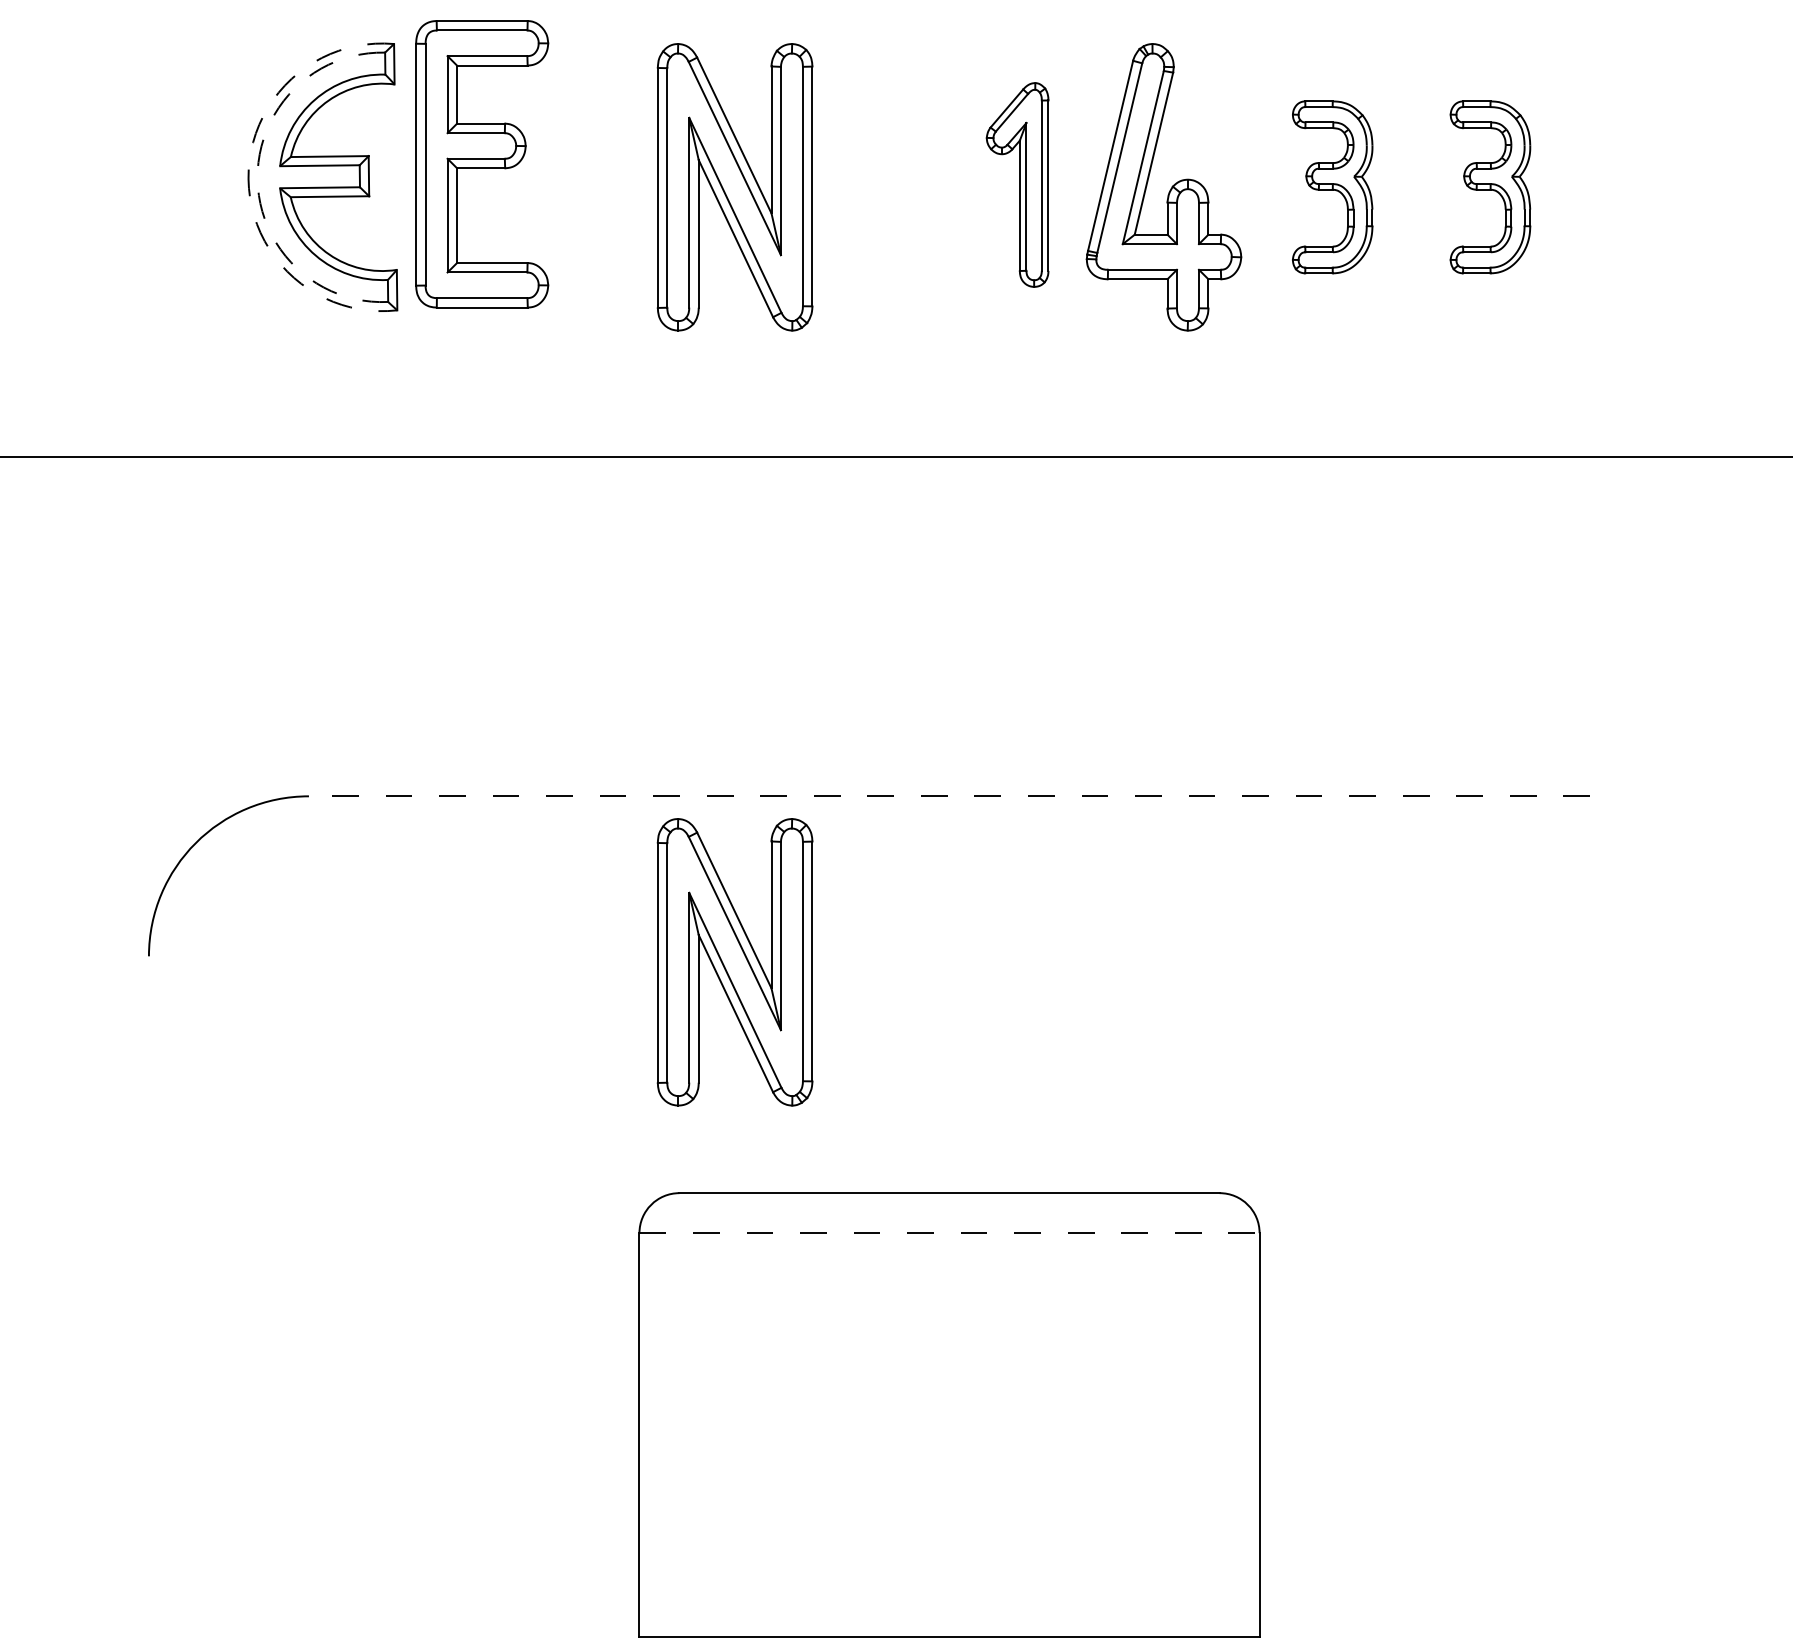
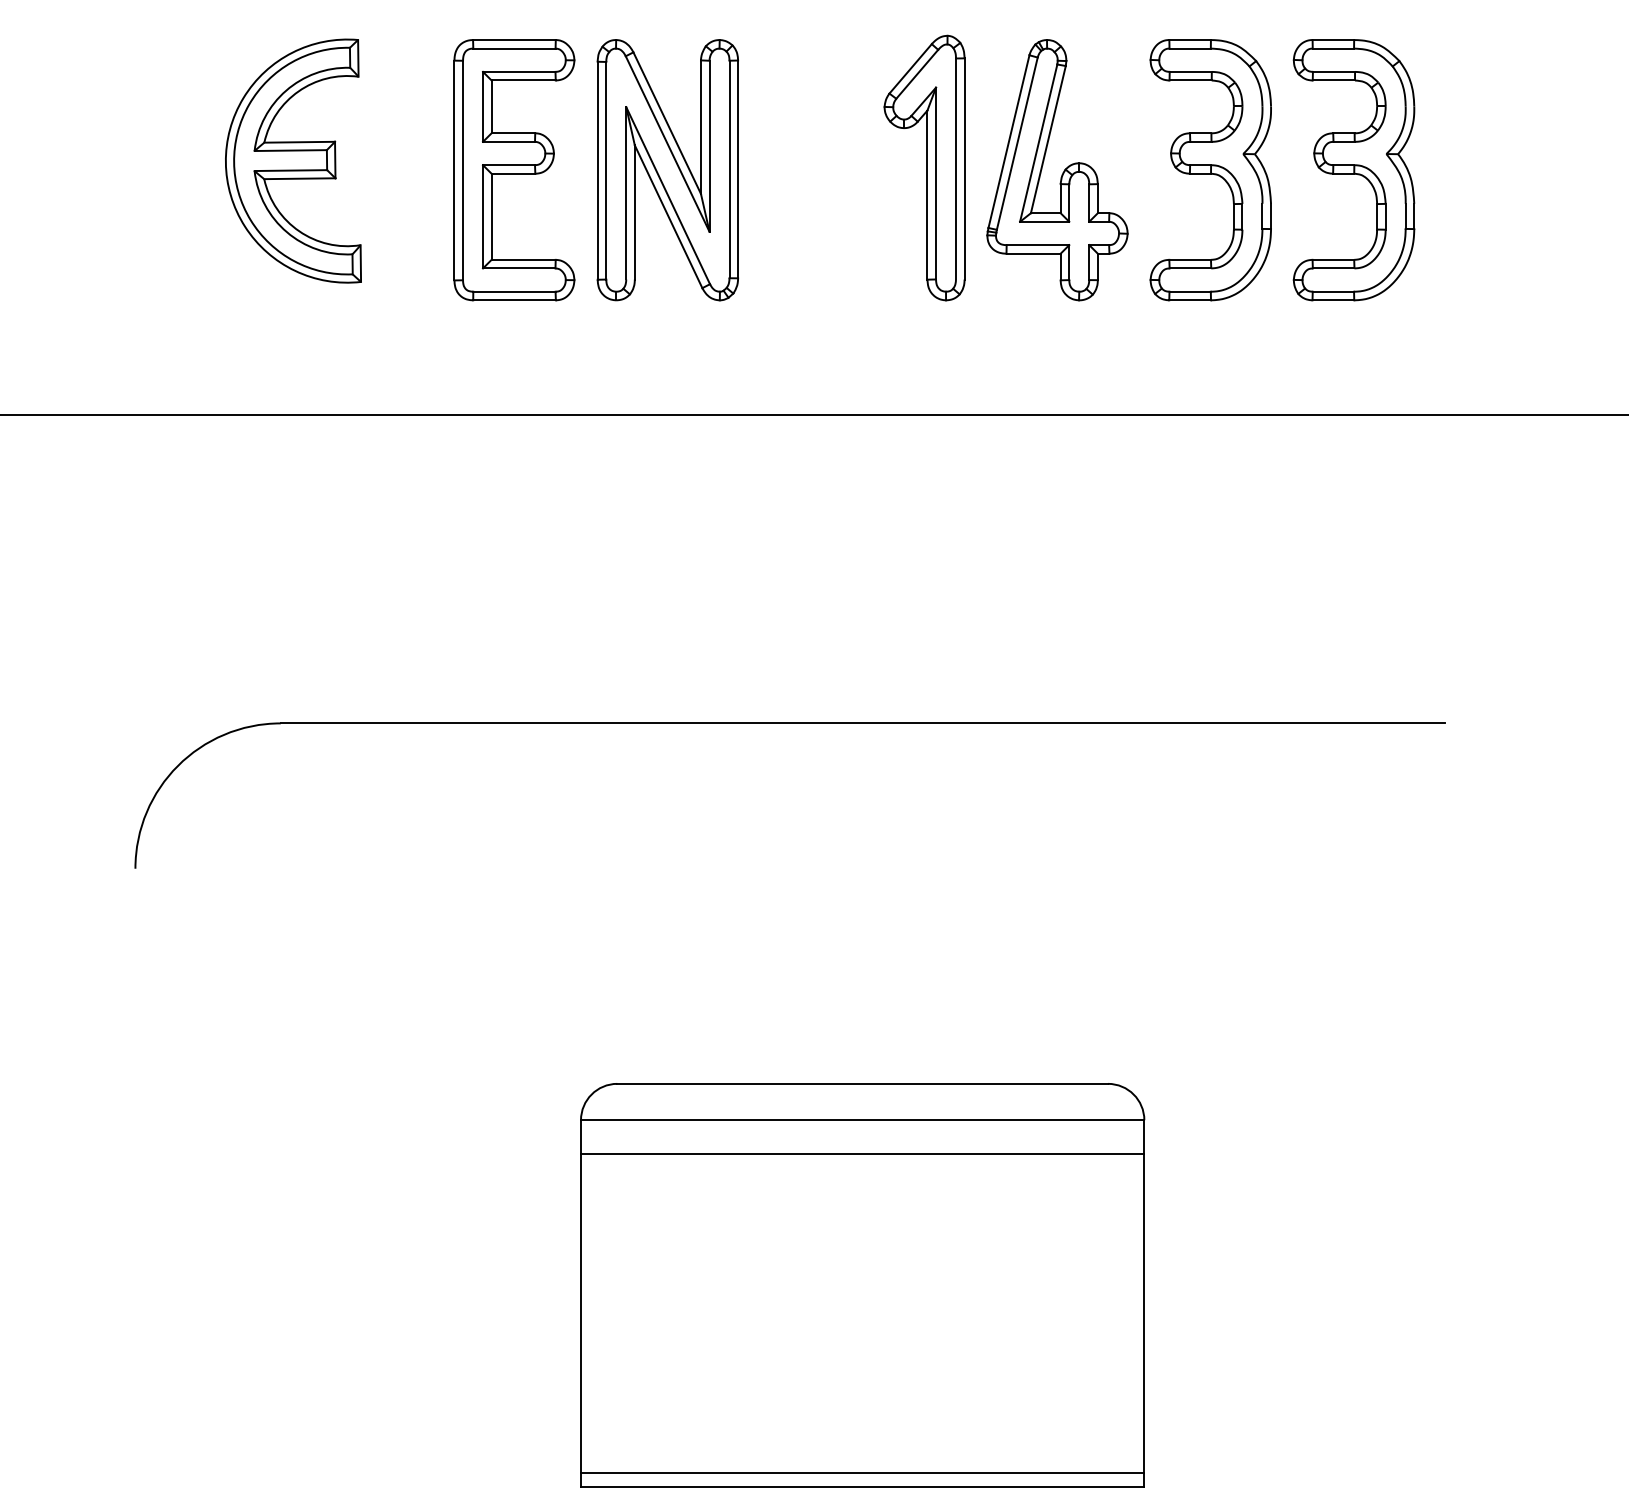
part: (482, 164) -> (514, 170), moved
arc: (248, 178) -> (225, 162), dashed -> solid
arc: (257, 178) -> (234, 162), dashed -> solid
part: (1017, 184) -> (924, 167), size x1.43
part: (1332, 187) -> (1210, 170), size x1.67
part: (1490, 187) -> (1354, 170), size x1.67
line: (949, 796) -> (862, 723), dashed -> solid
part: (734, 962) -> (667, 874), removed
line: (950, 1233) -> (863, 1120), dashed -> solid
line: (949, 1270) -> (862, 1154), added
line: (949, 1621) -> (862, 1472), added

